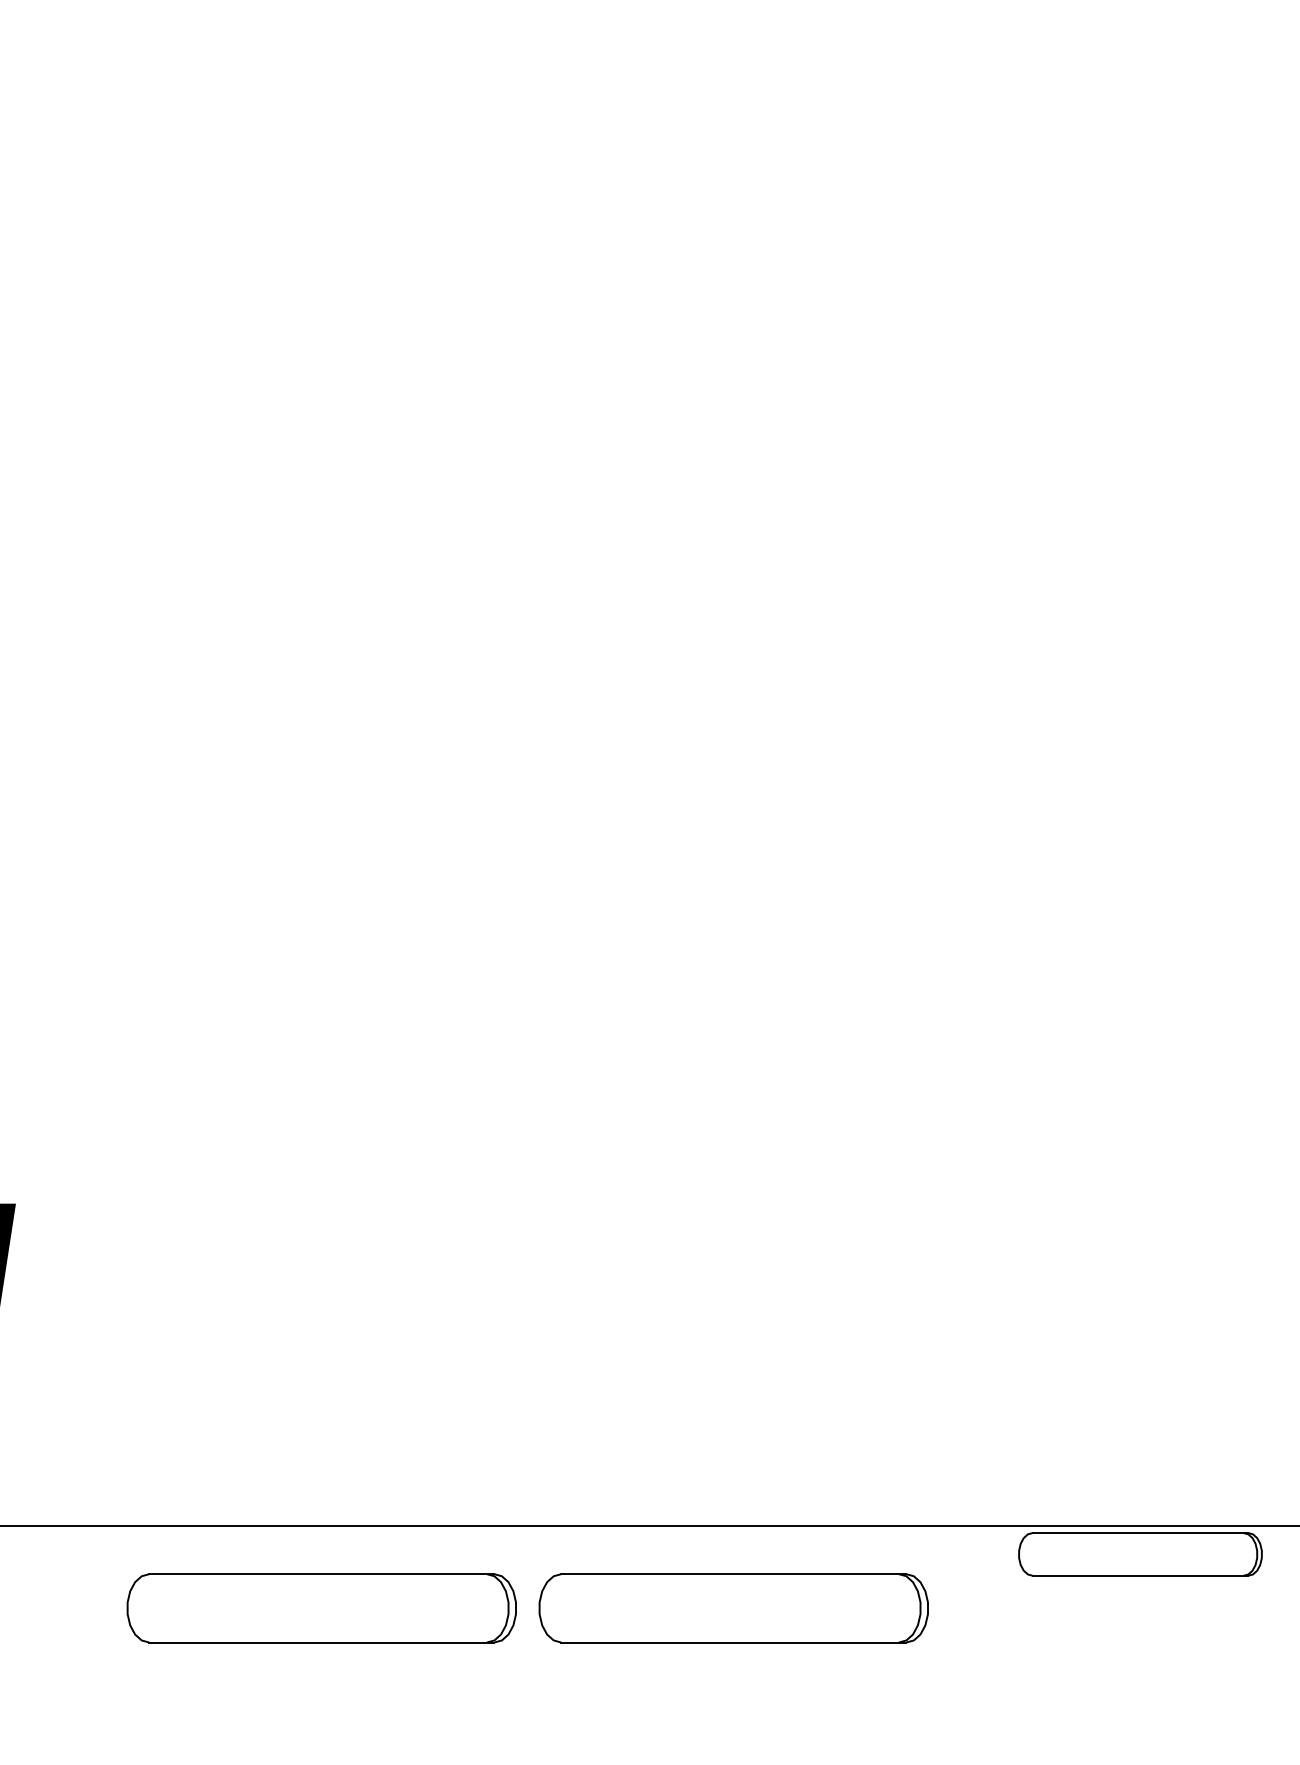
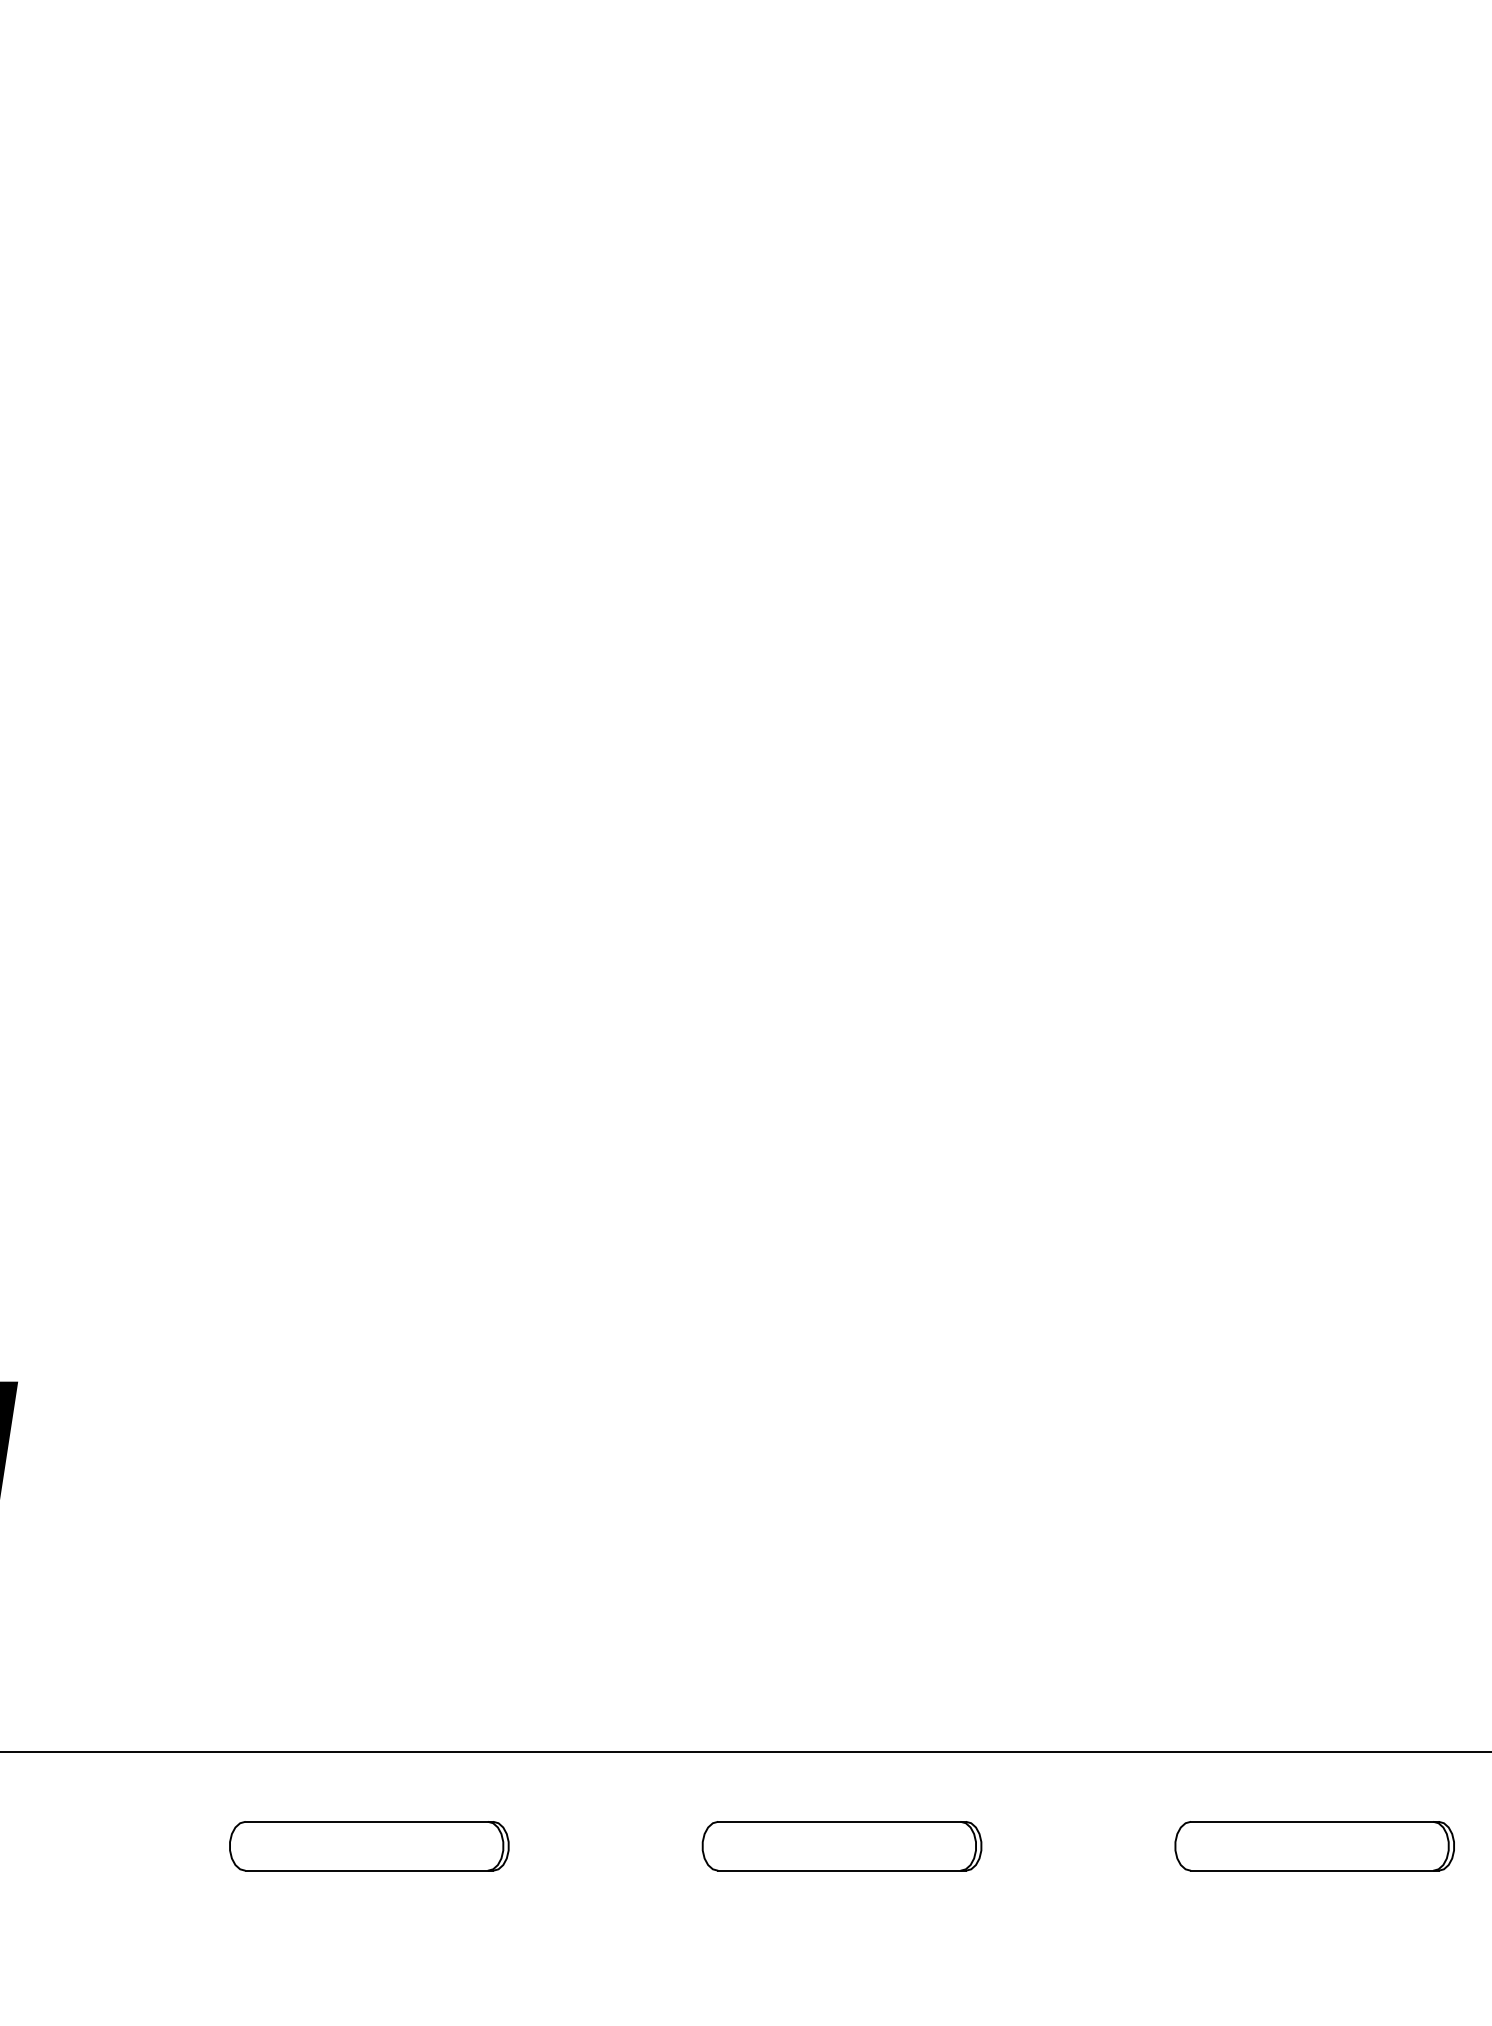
part: (1140, 1554) -> (1314, 1846), moved
part: (321, 1608) -> (368, 1846), size x0.62
part: (733, 1608) -> (841, 1846), size x0.62

